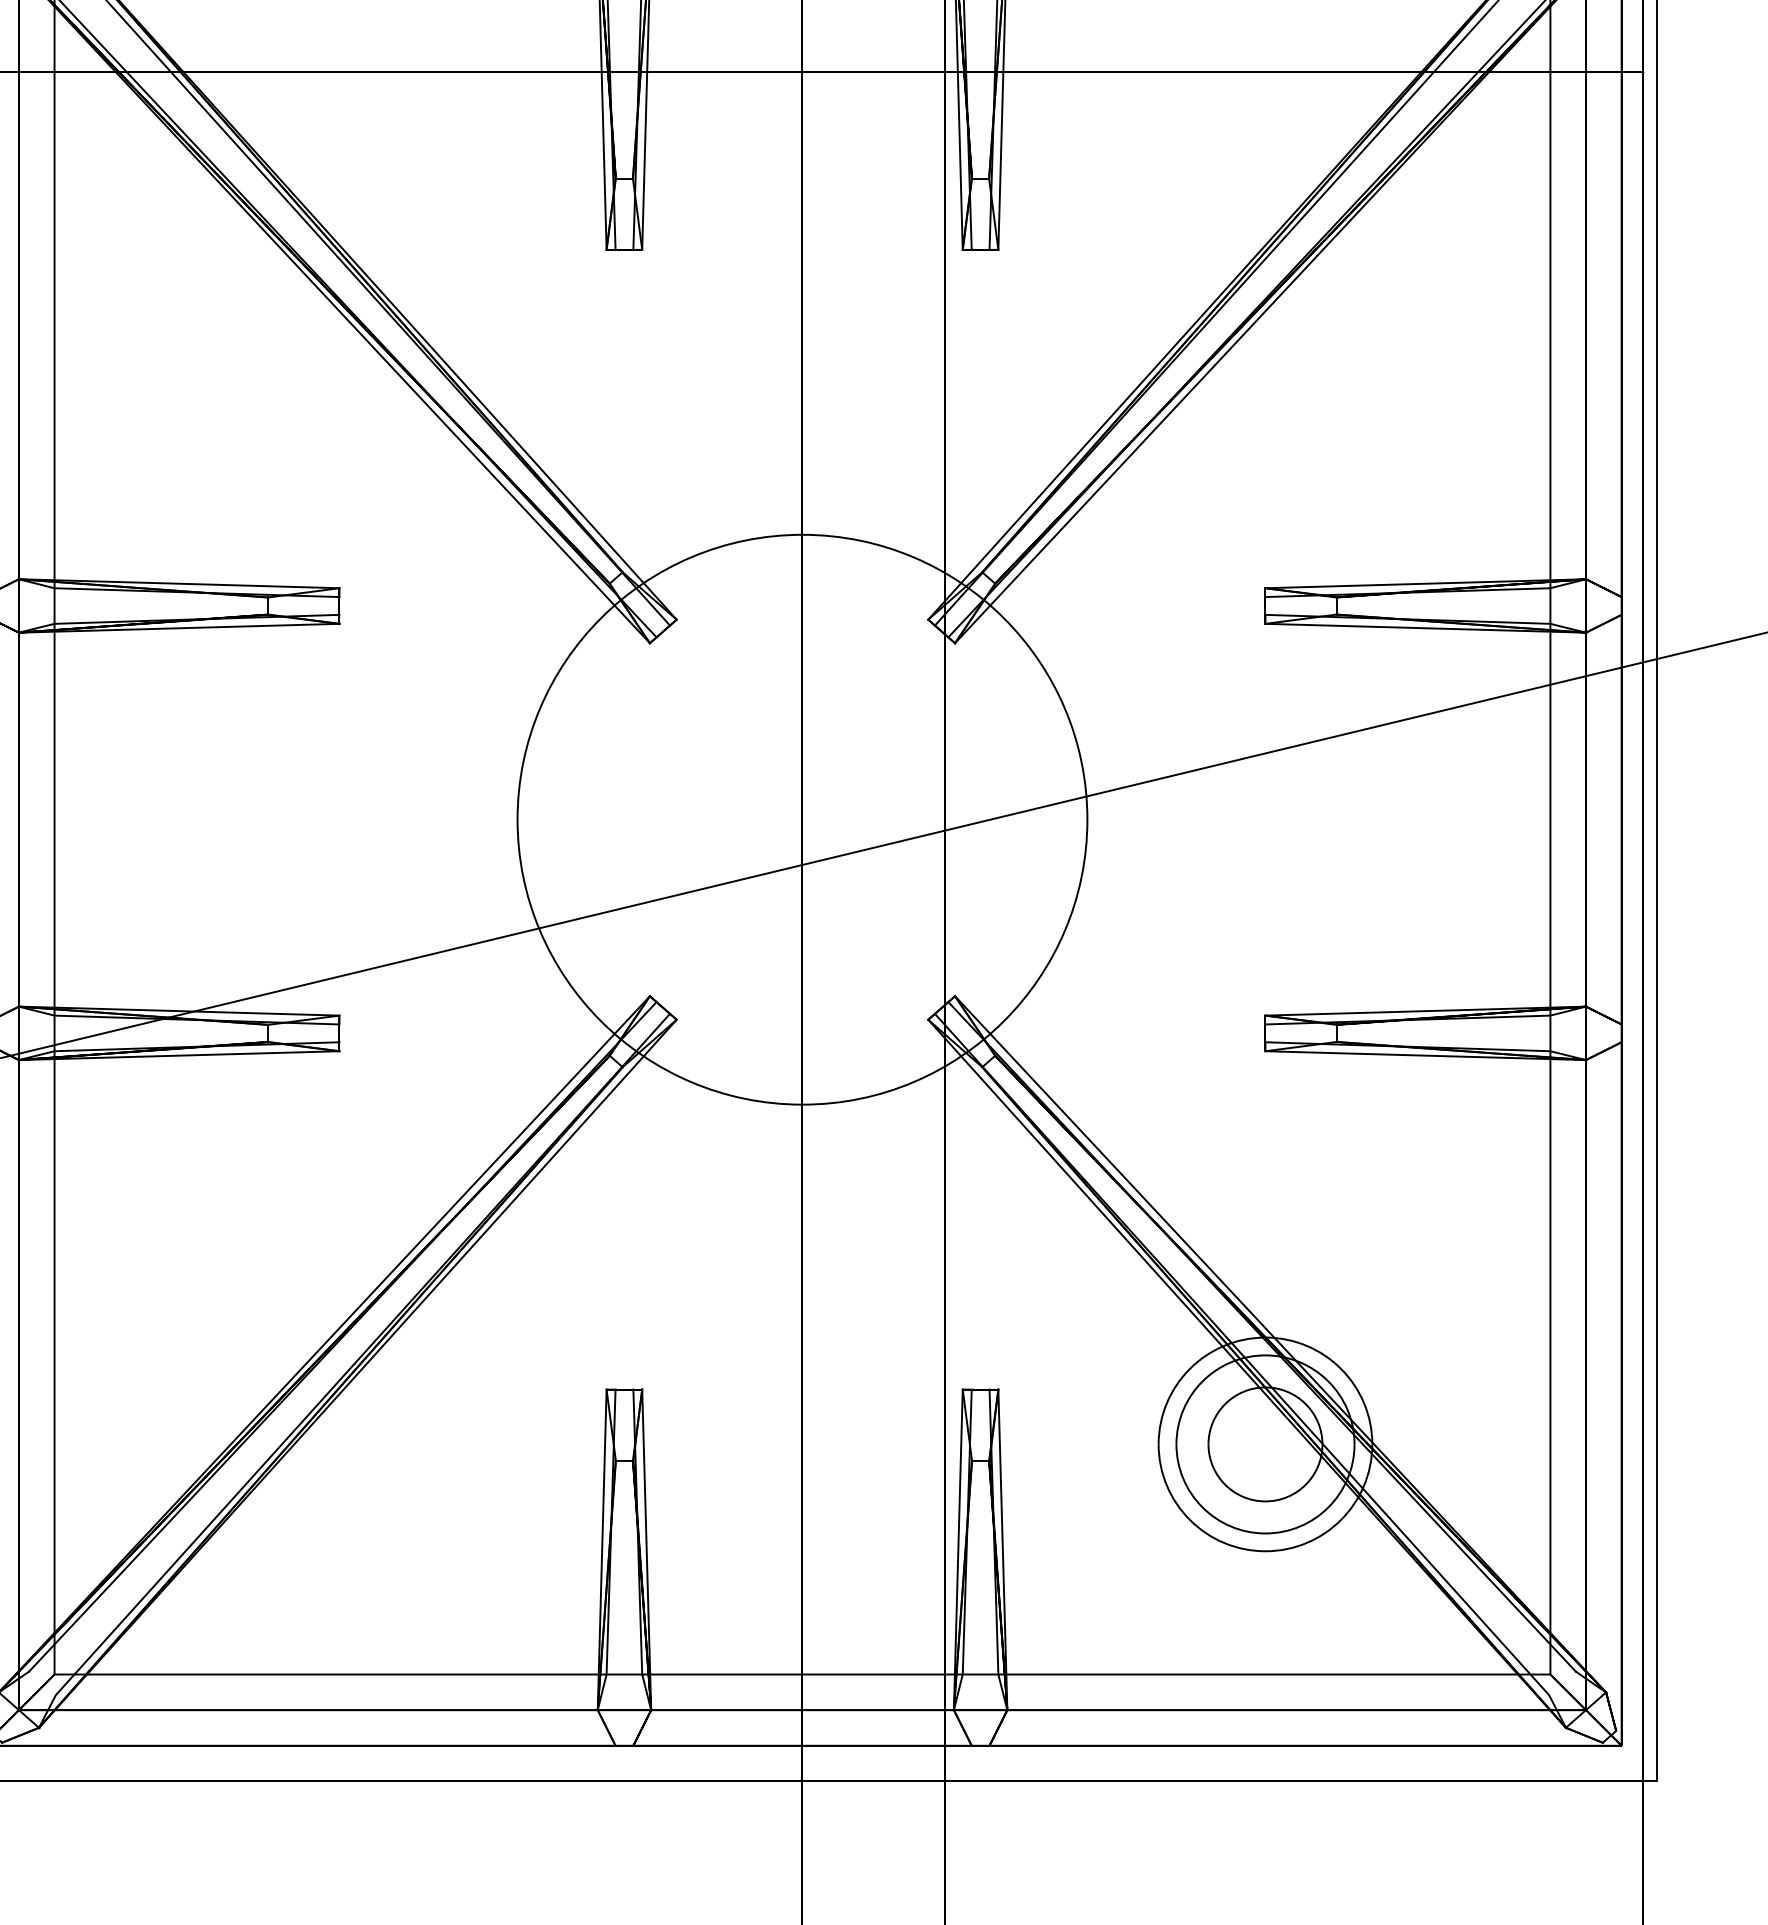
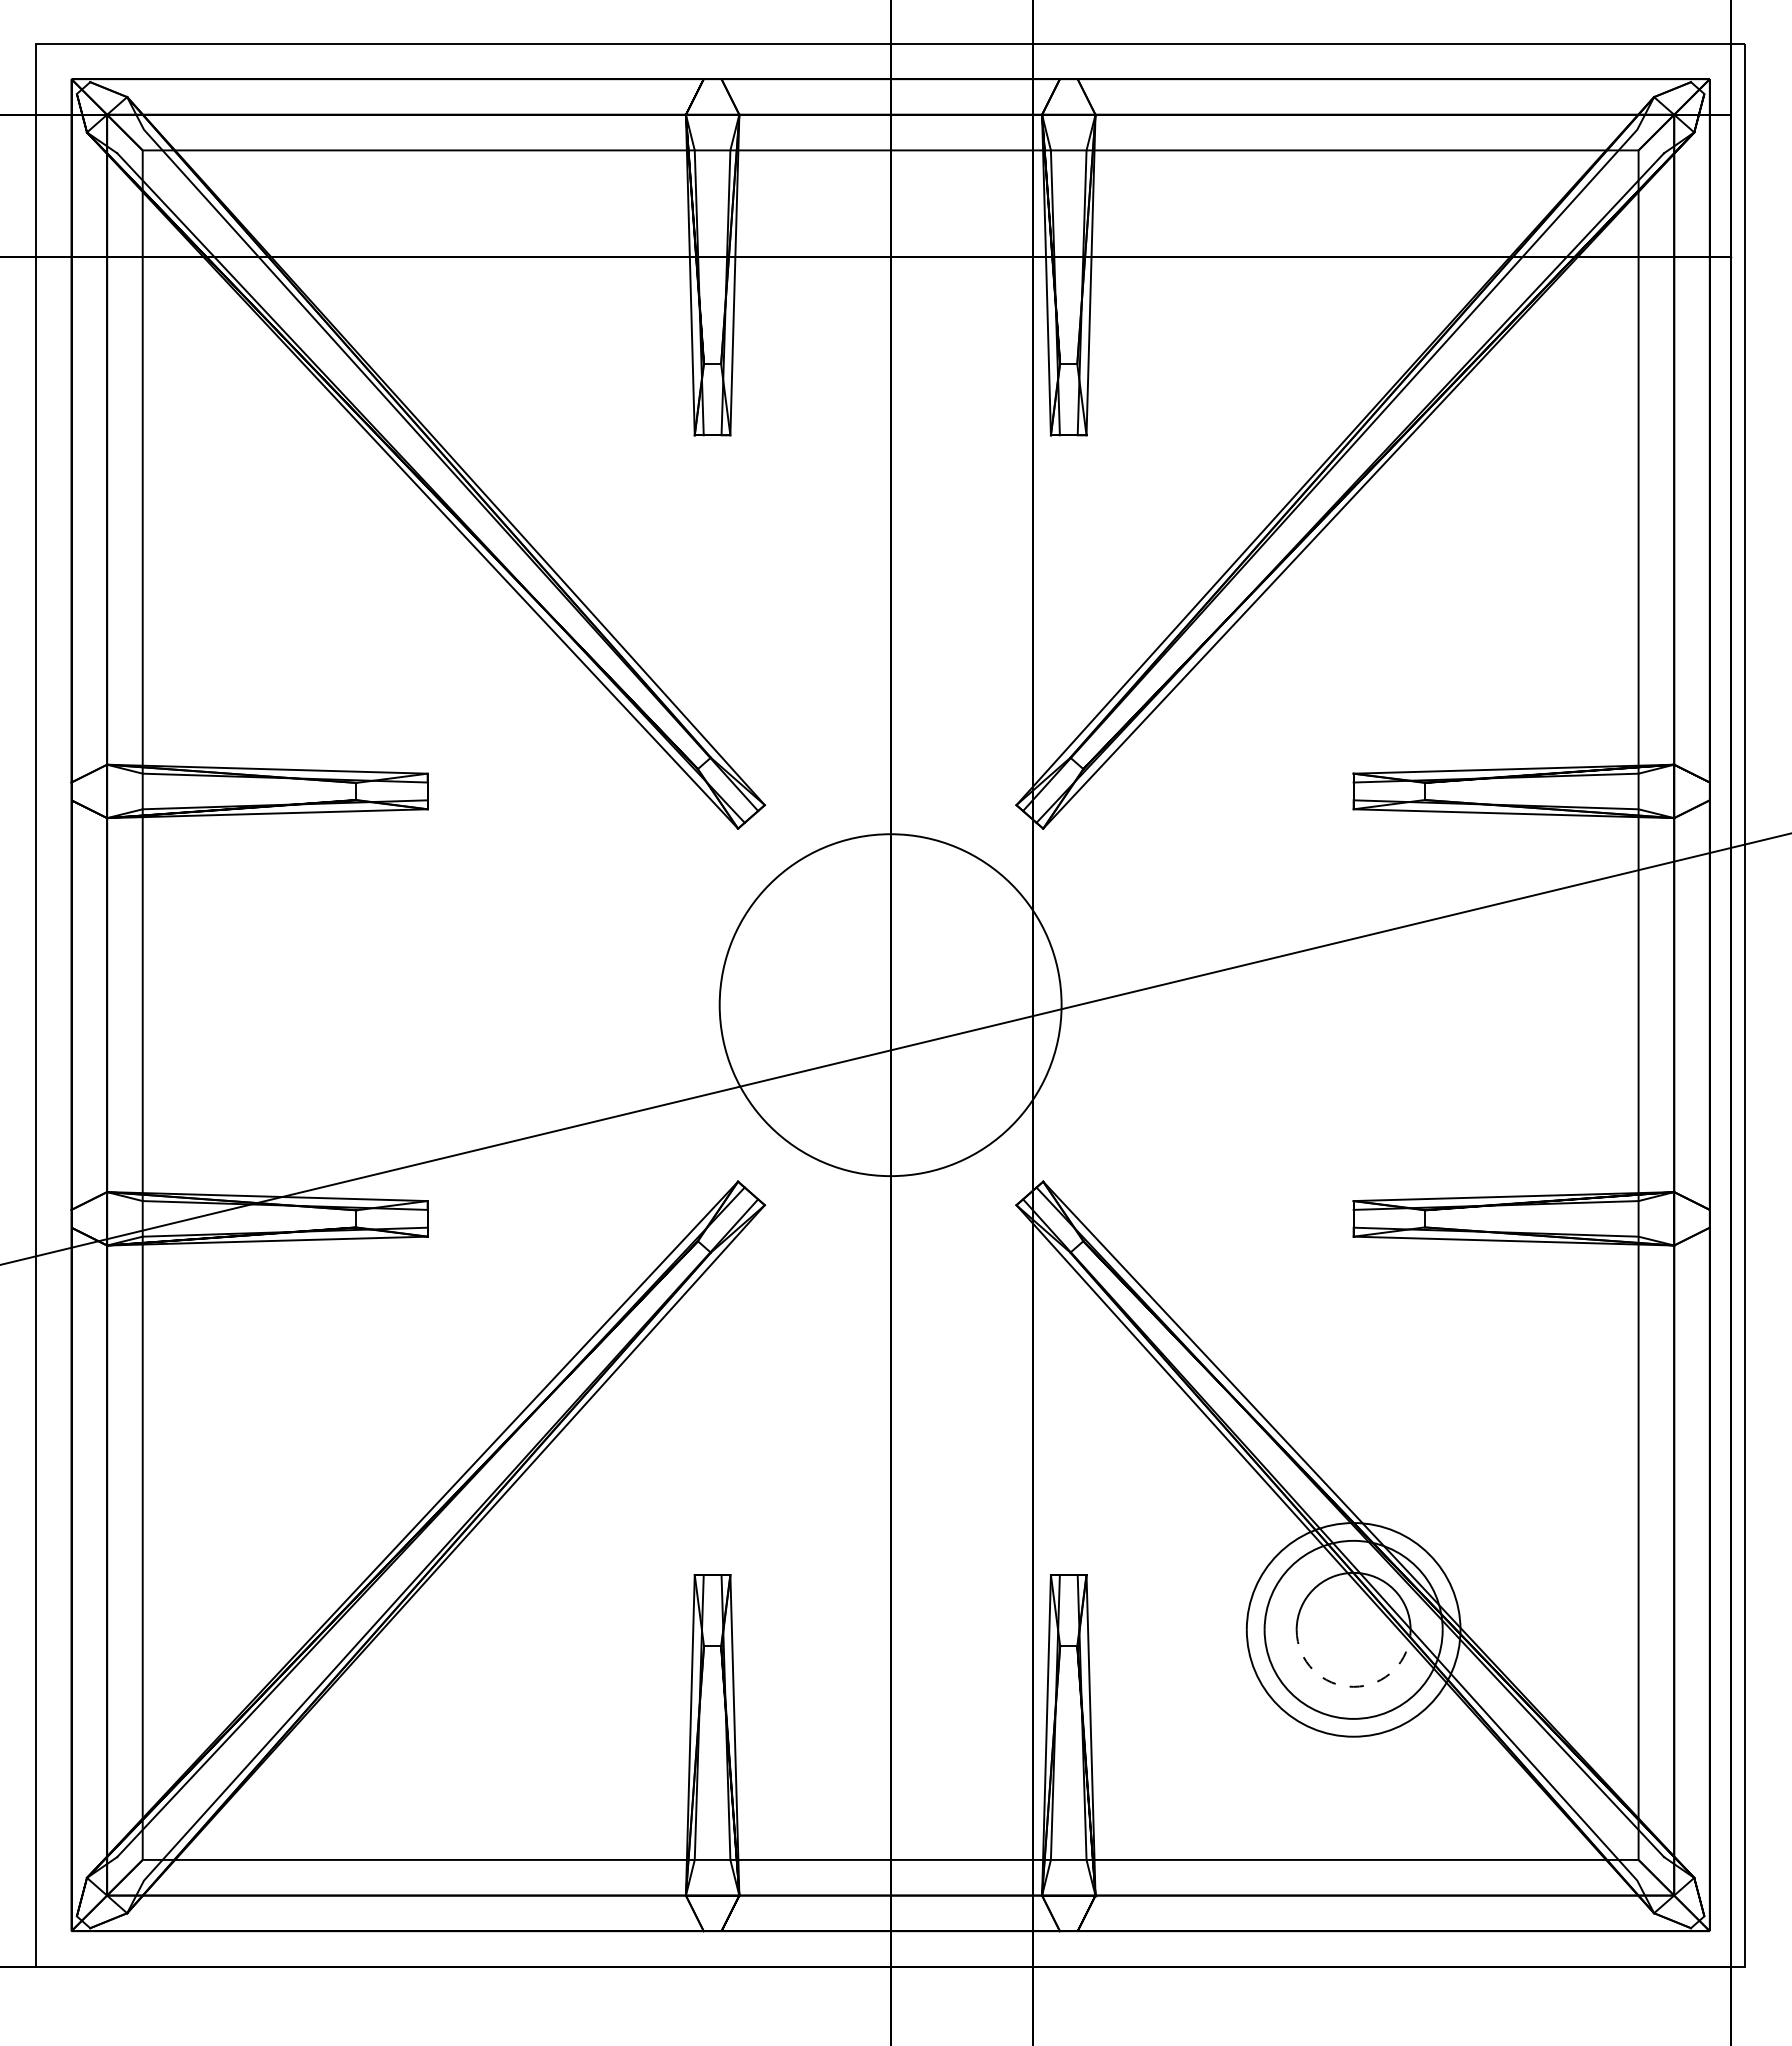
circle: (802, 820) -> (890, 1005), size x0.6
arc: (1265, 1501) -> (1353, 1686), solid -> dashed

